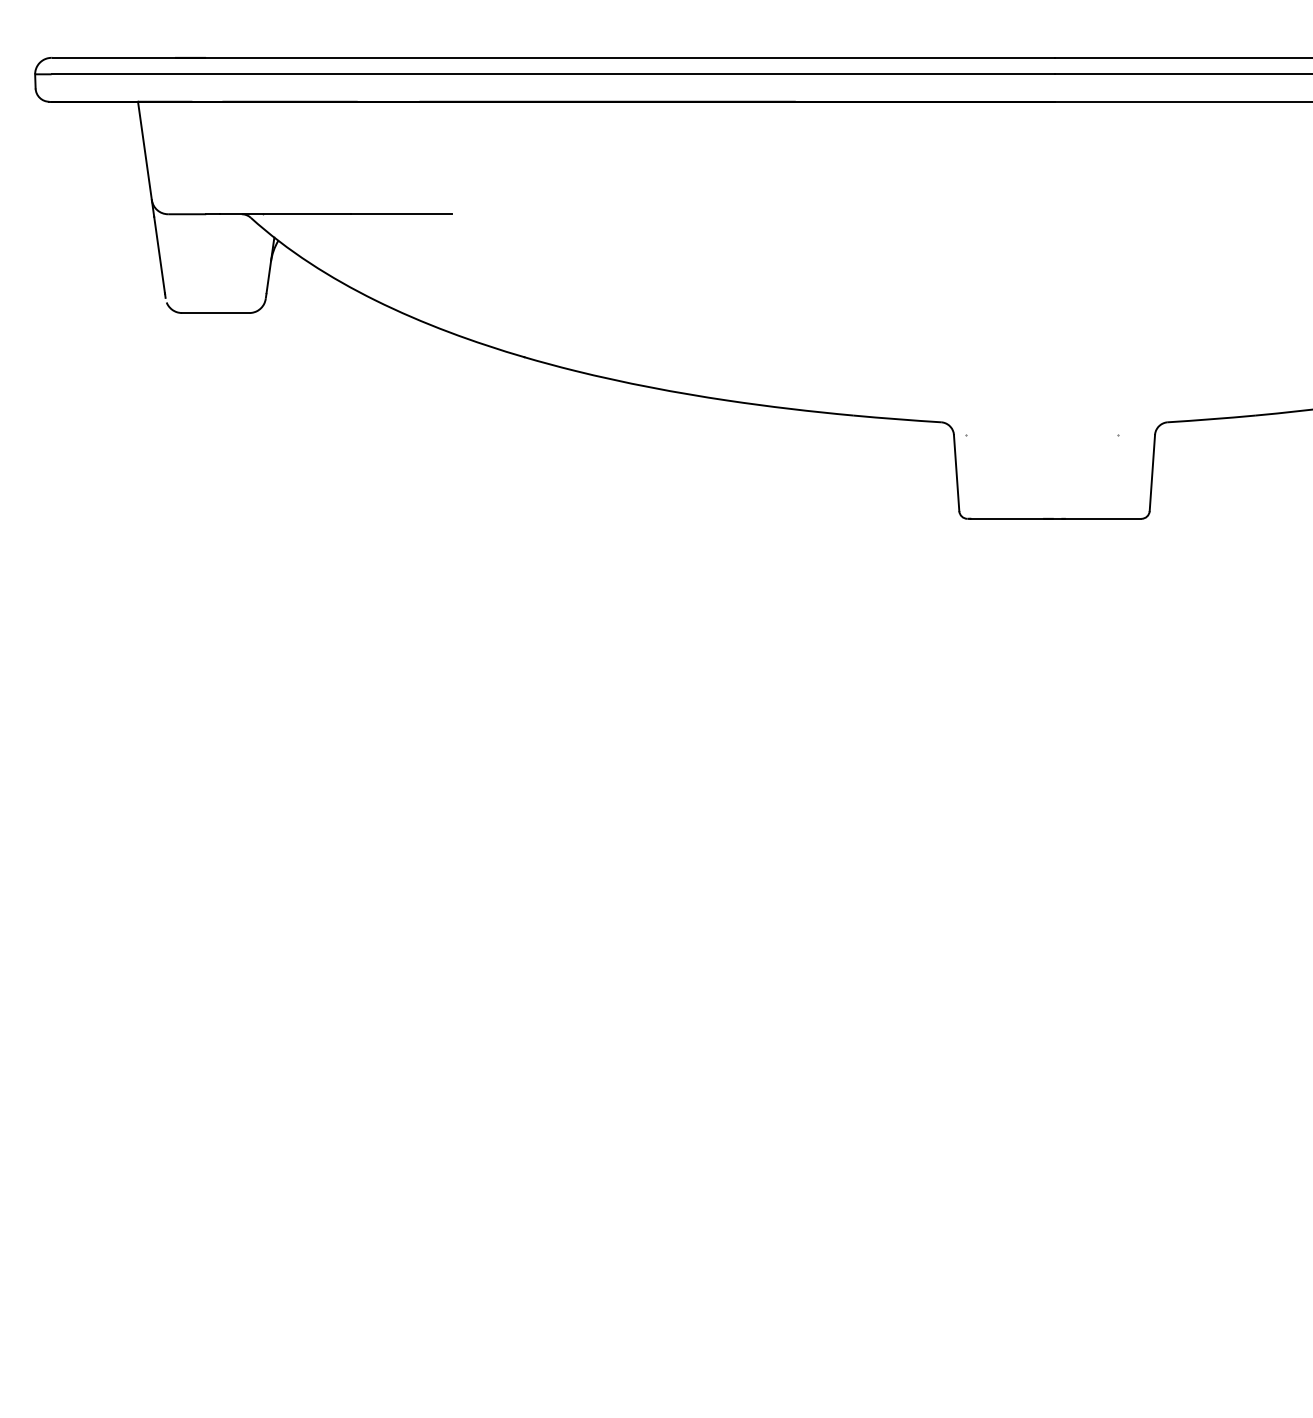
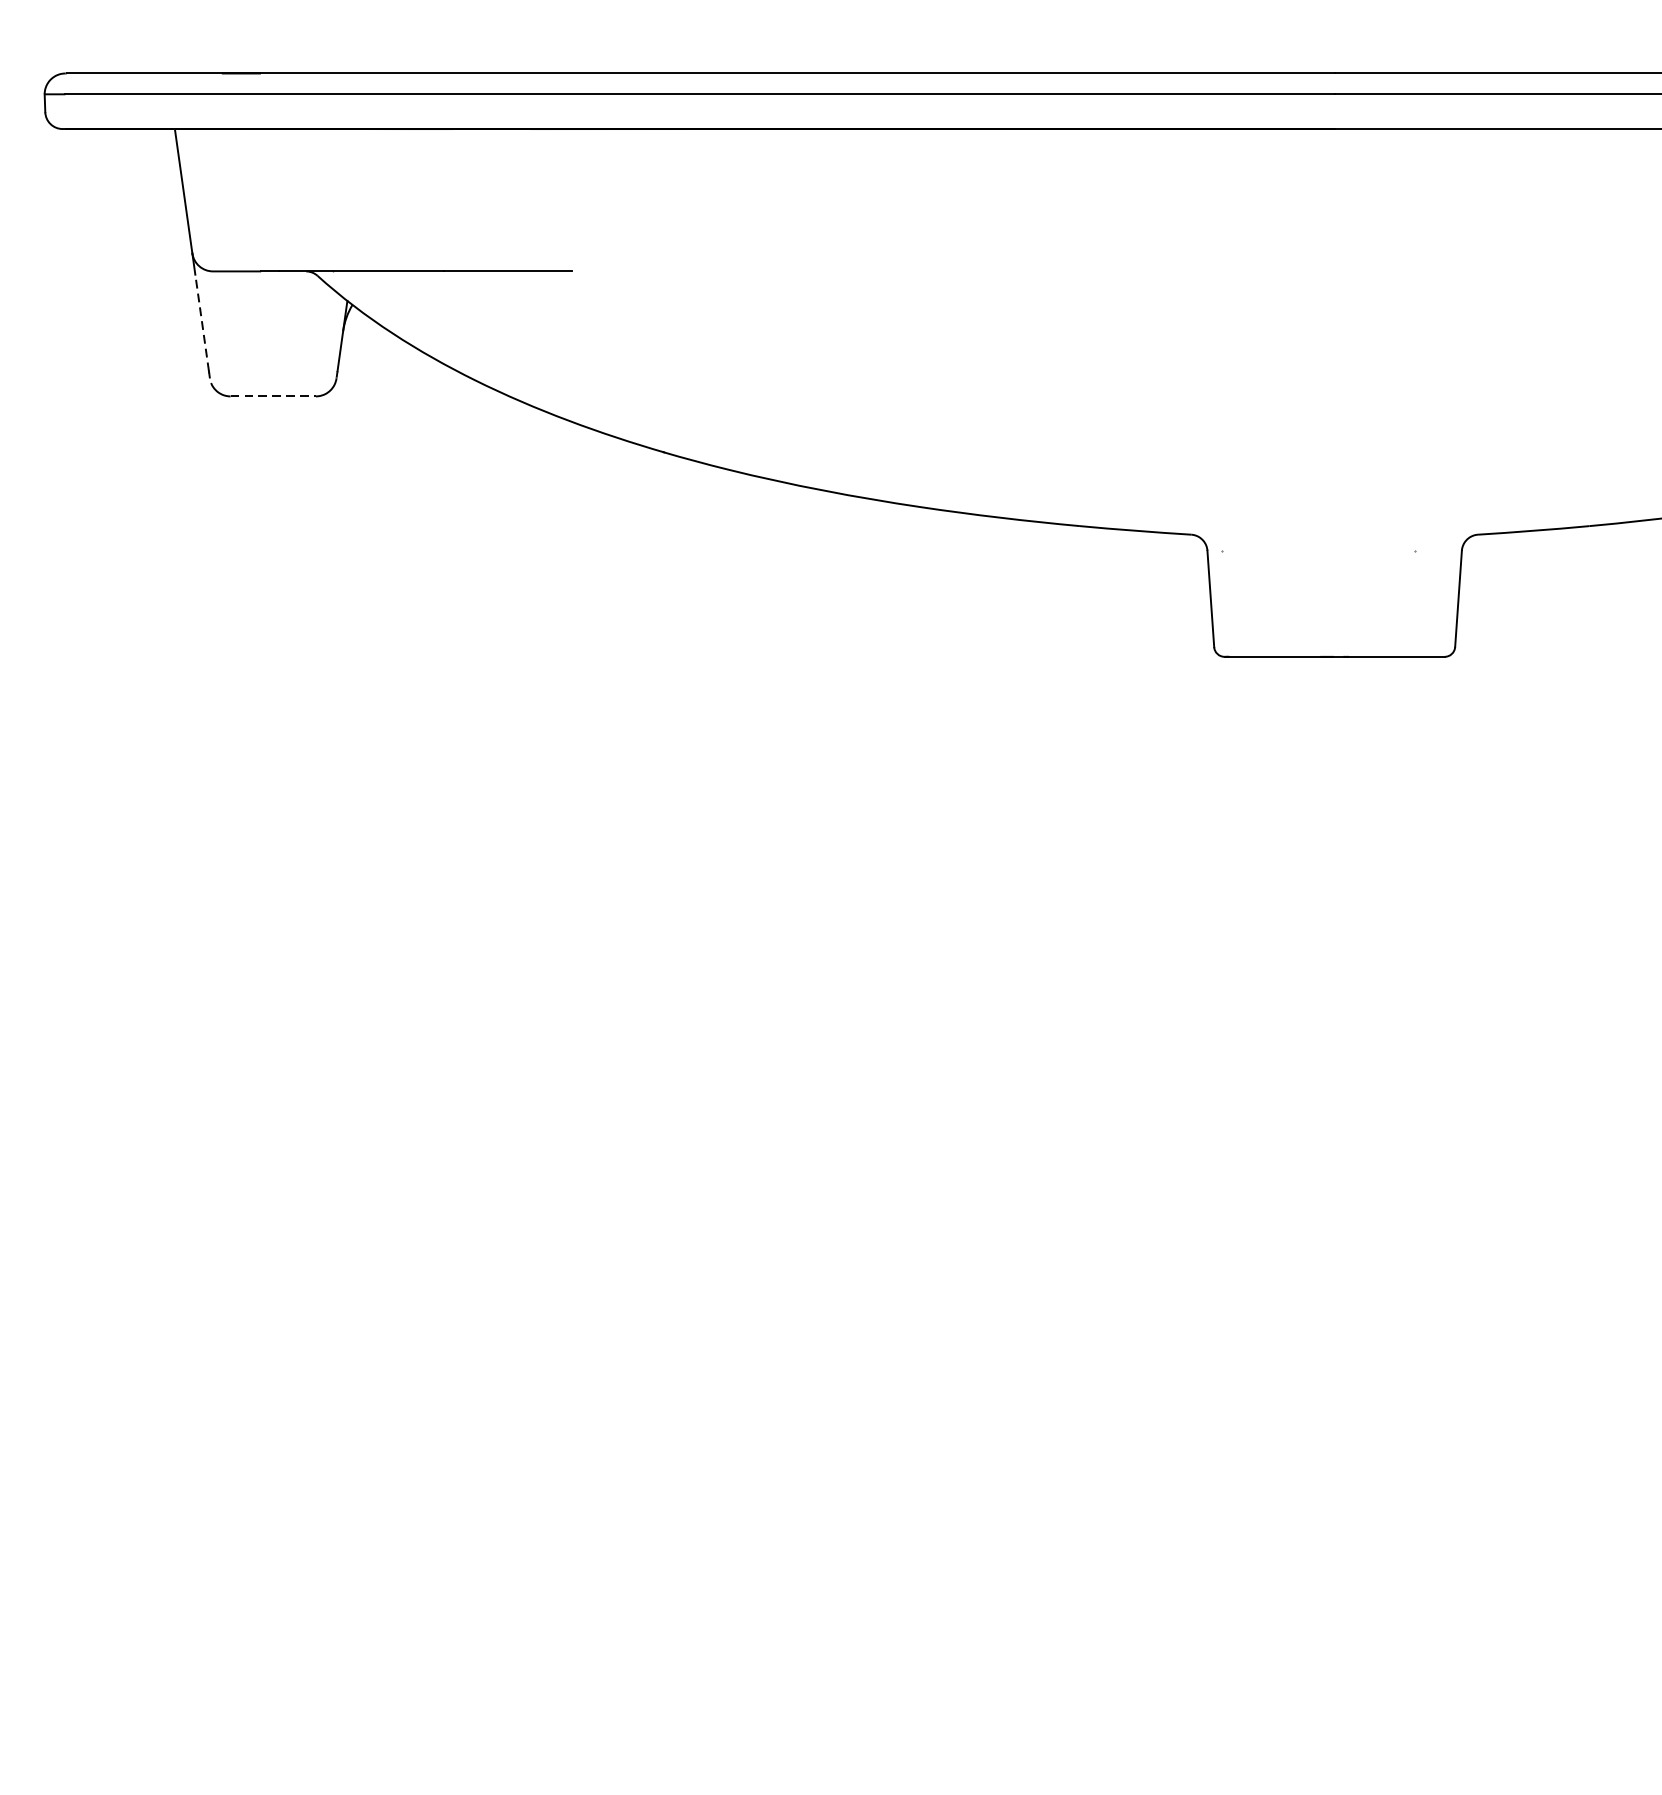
line: (159, 255) -> (202, 323), solid -> dashed
line: (215, 313) -> (272, 396), solid -> dashed

